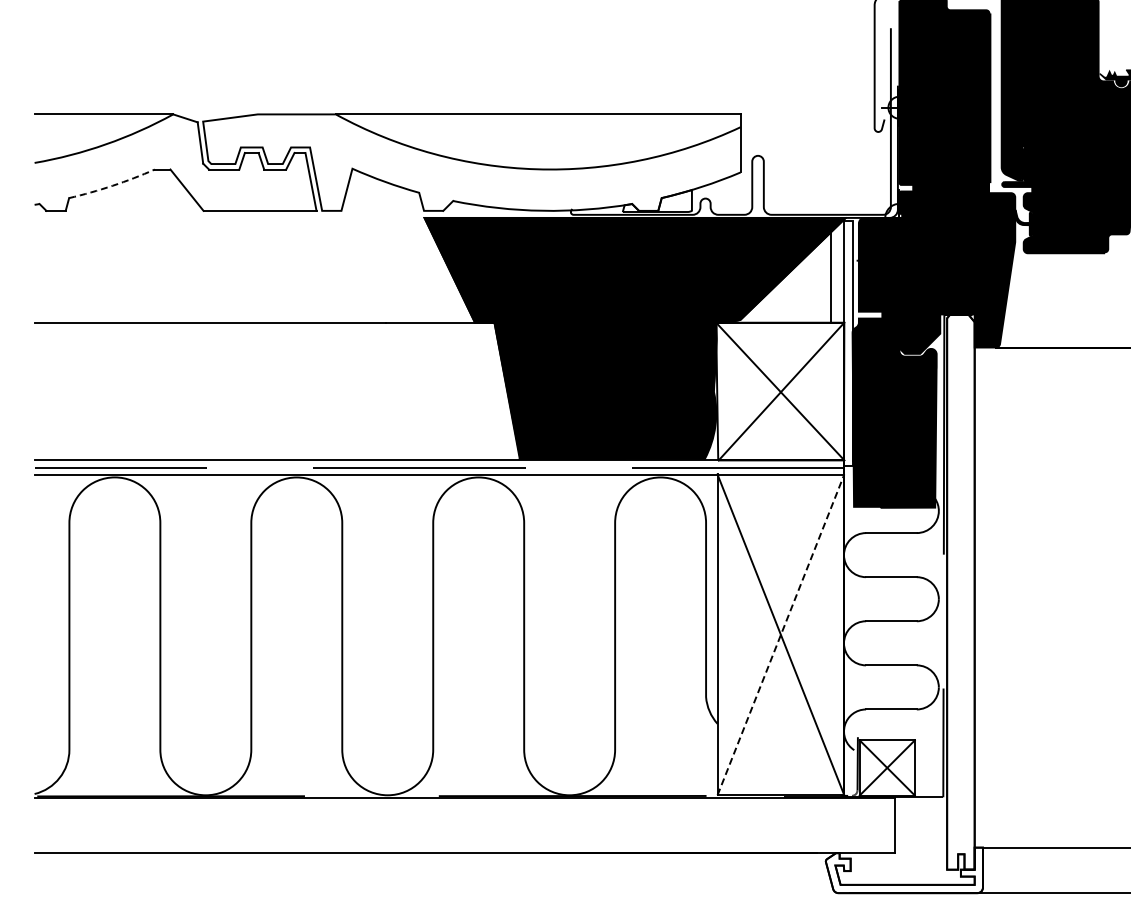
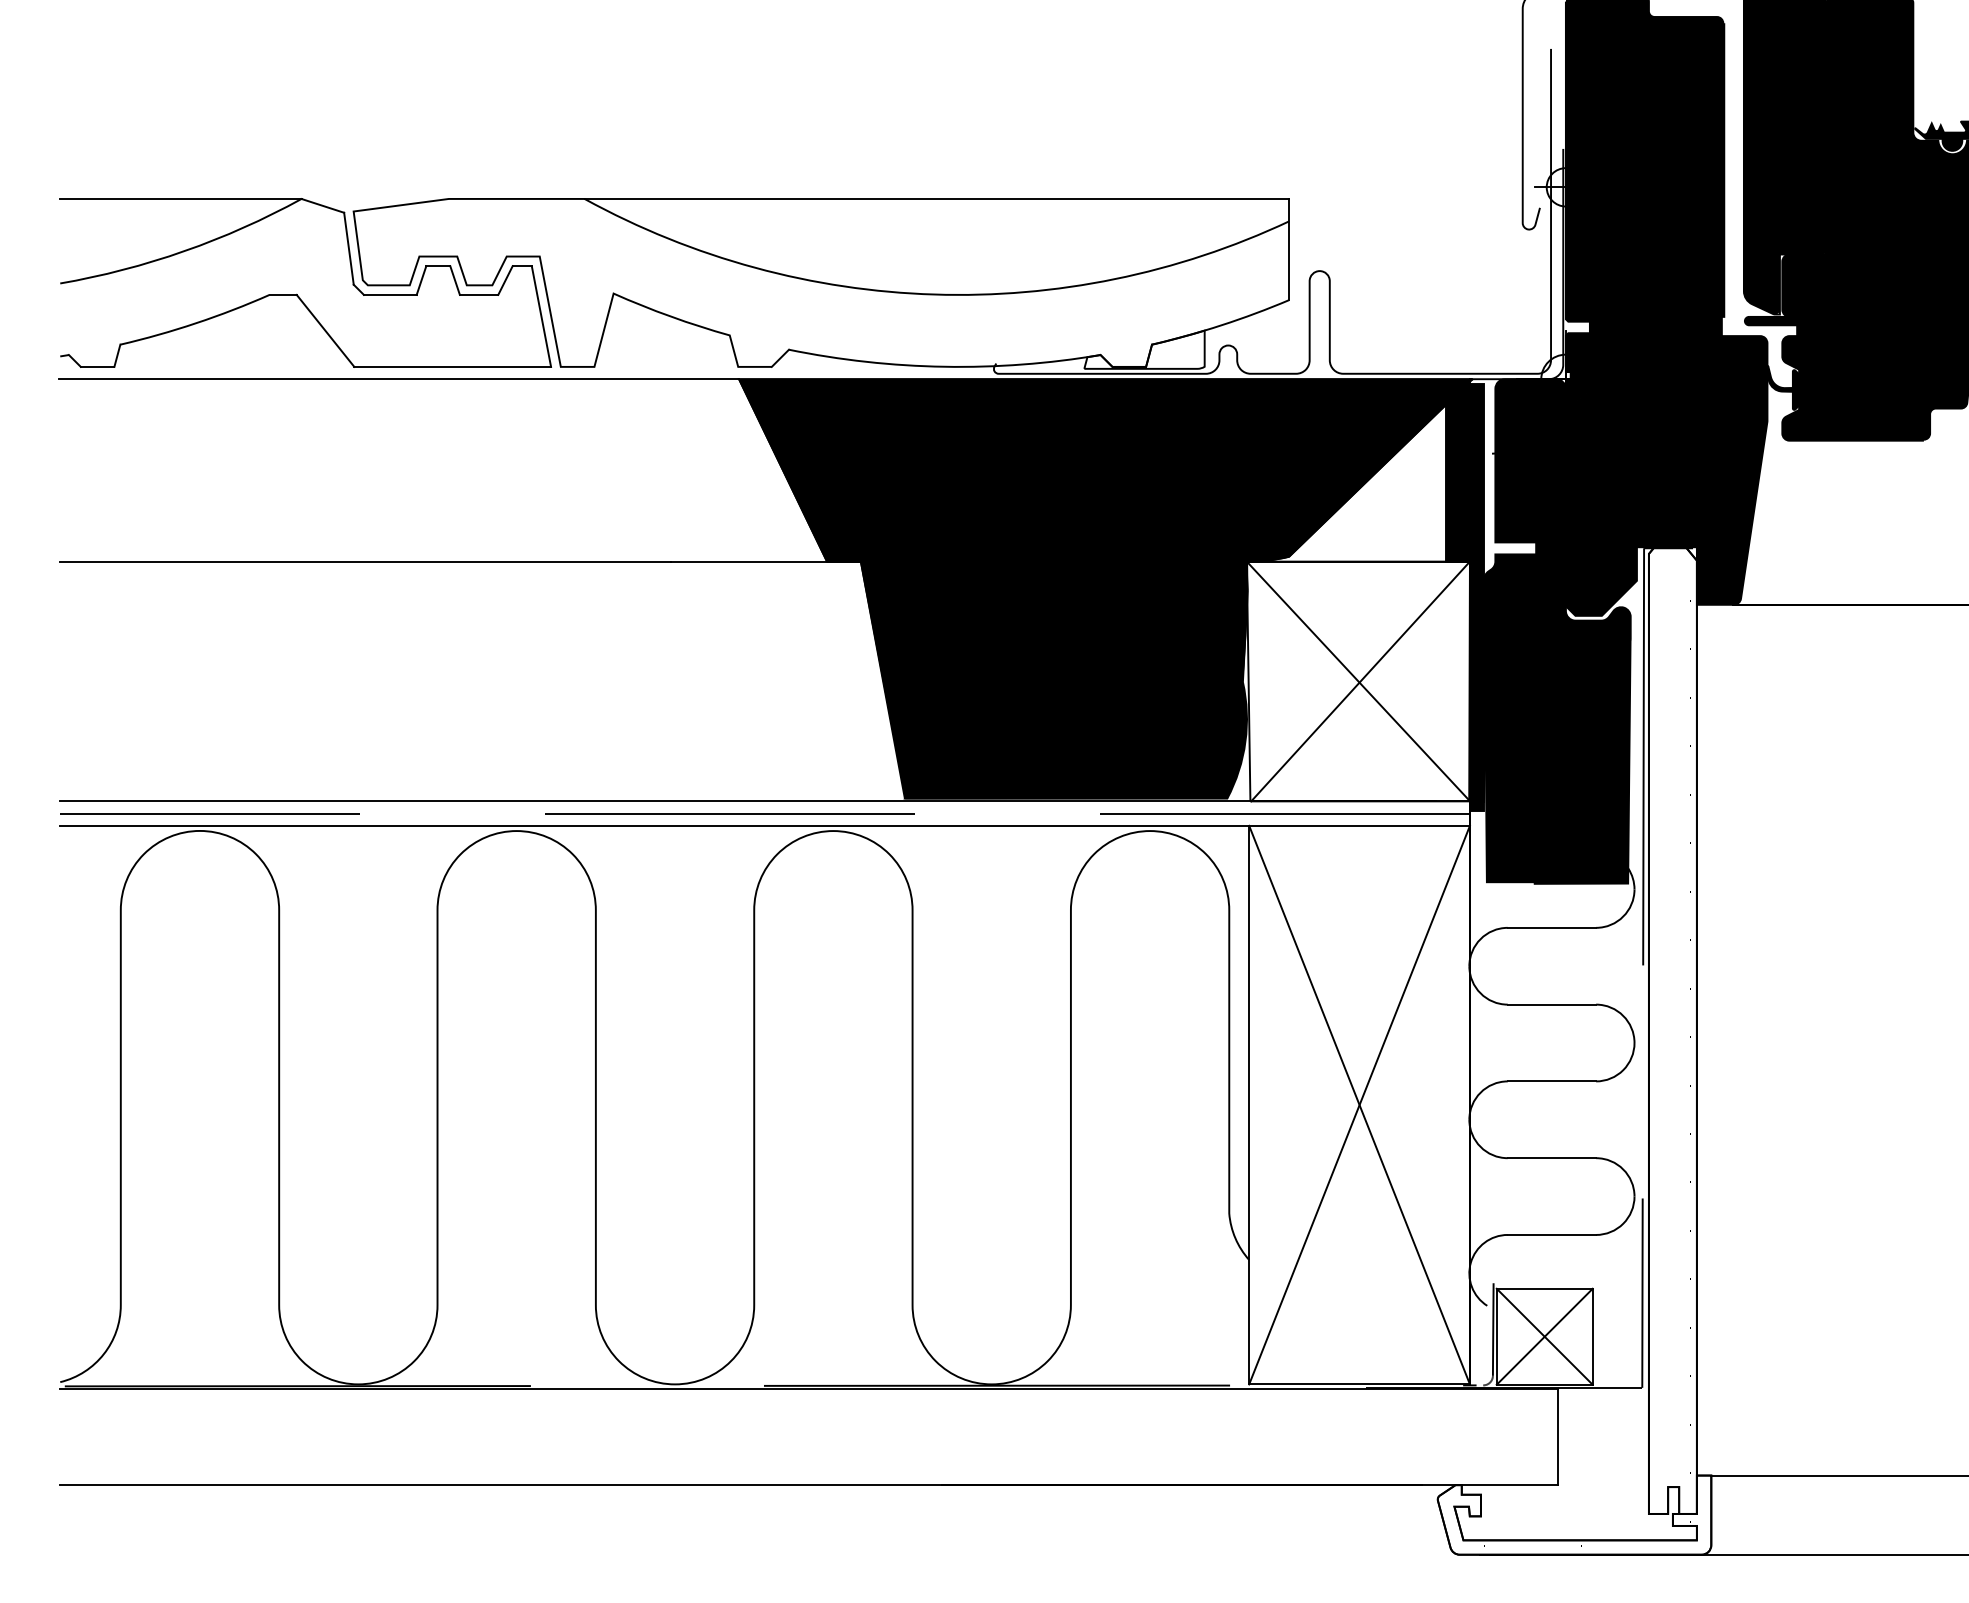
arc: (112, 185) -> (195, 322), dashed -> solid
line: (228, 218) -> (397, 380), added
fill: (841, 343) -> (1465, 597), added
line: (781, 634) -> (1360, 1104), dashed -> solid

